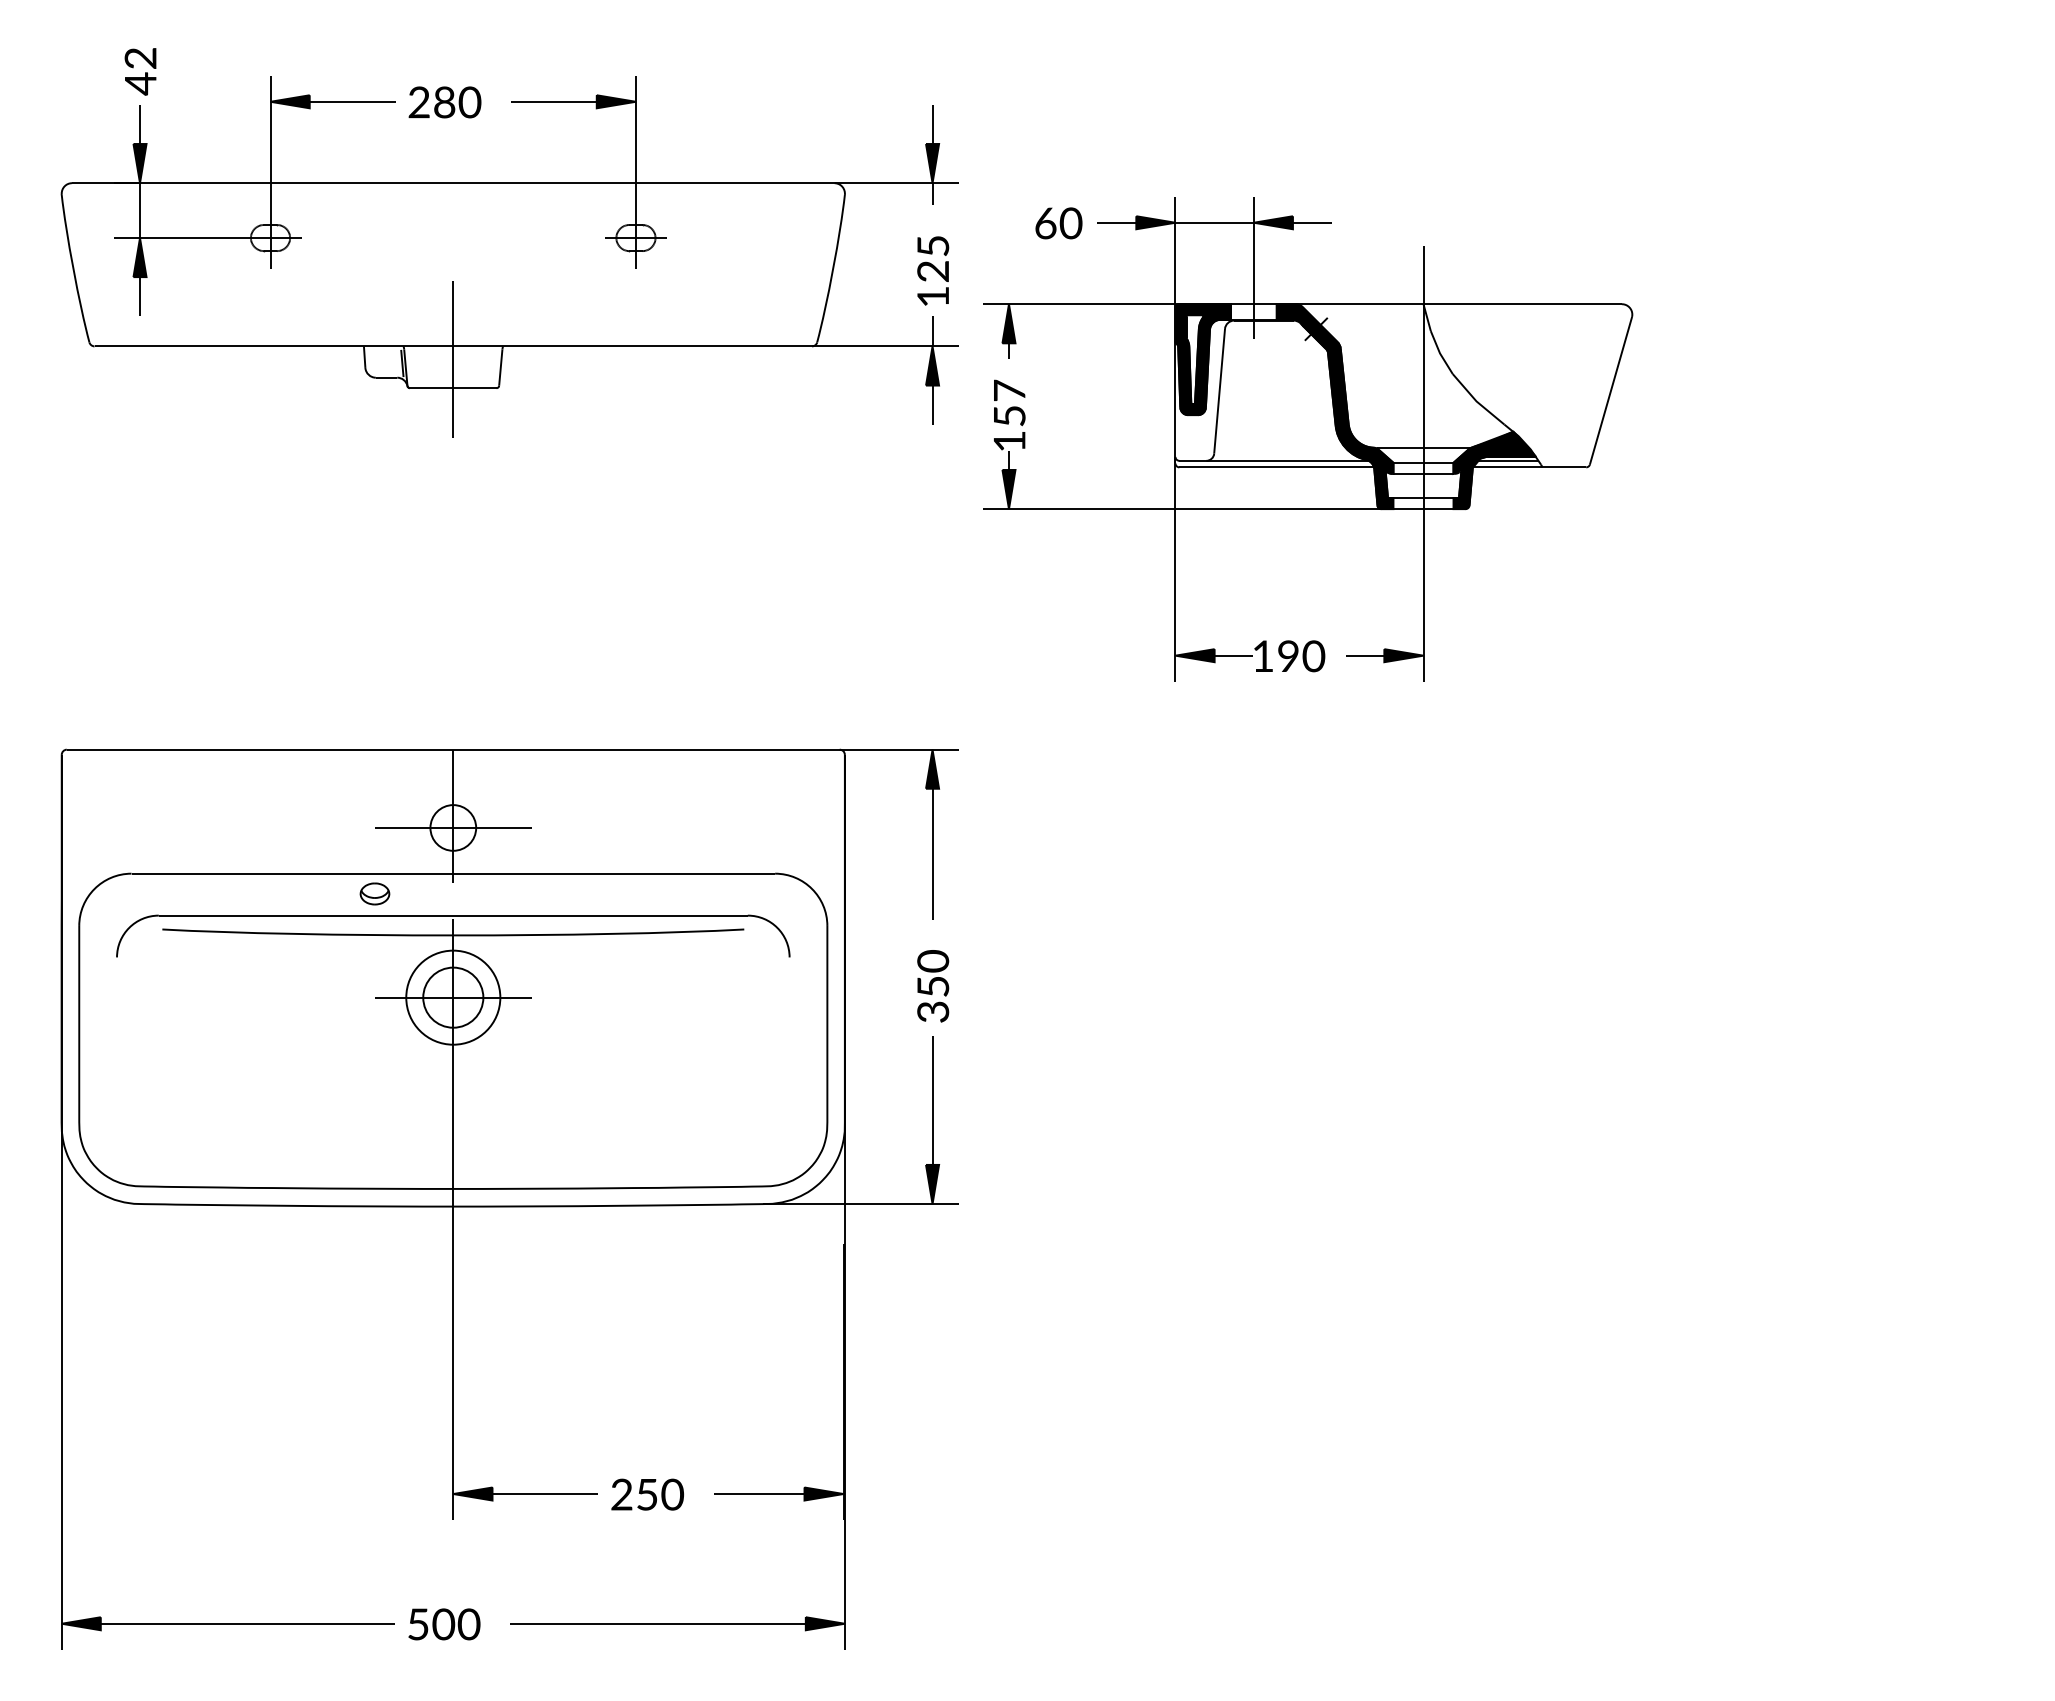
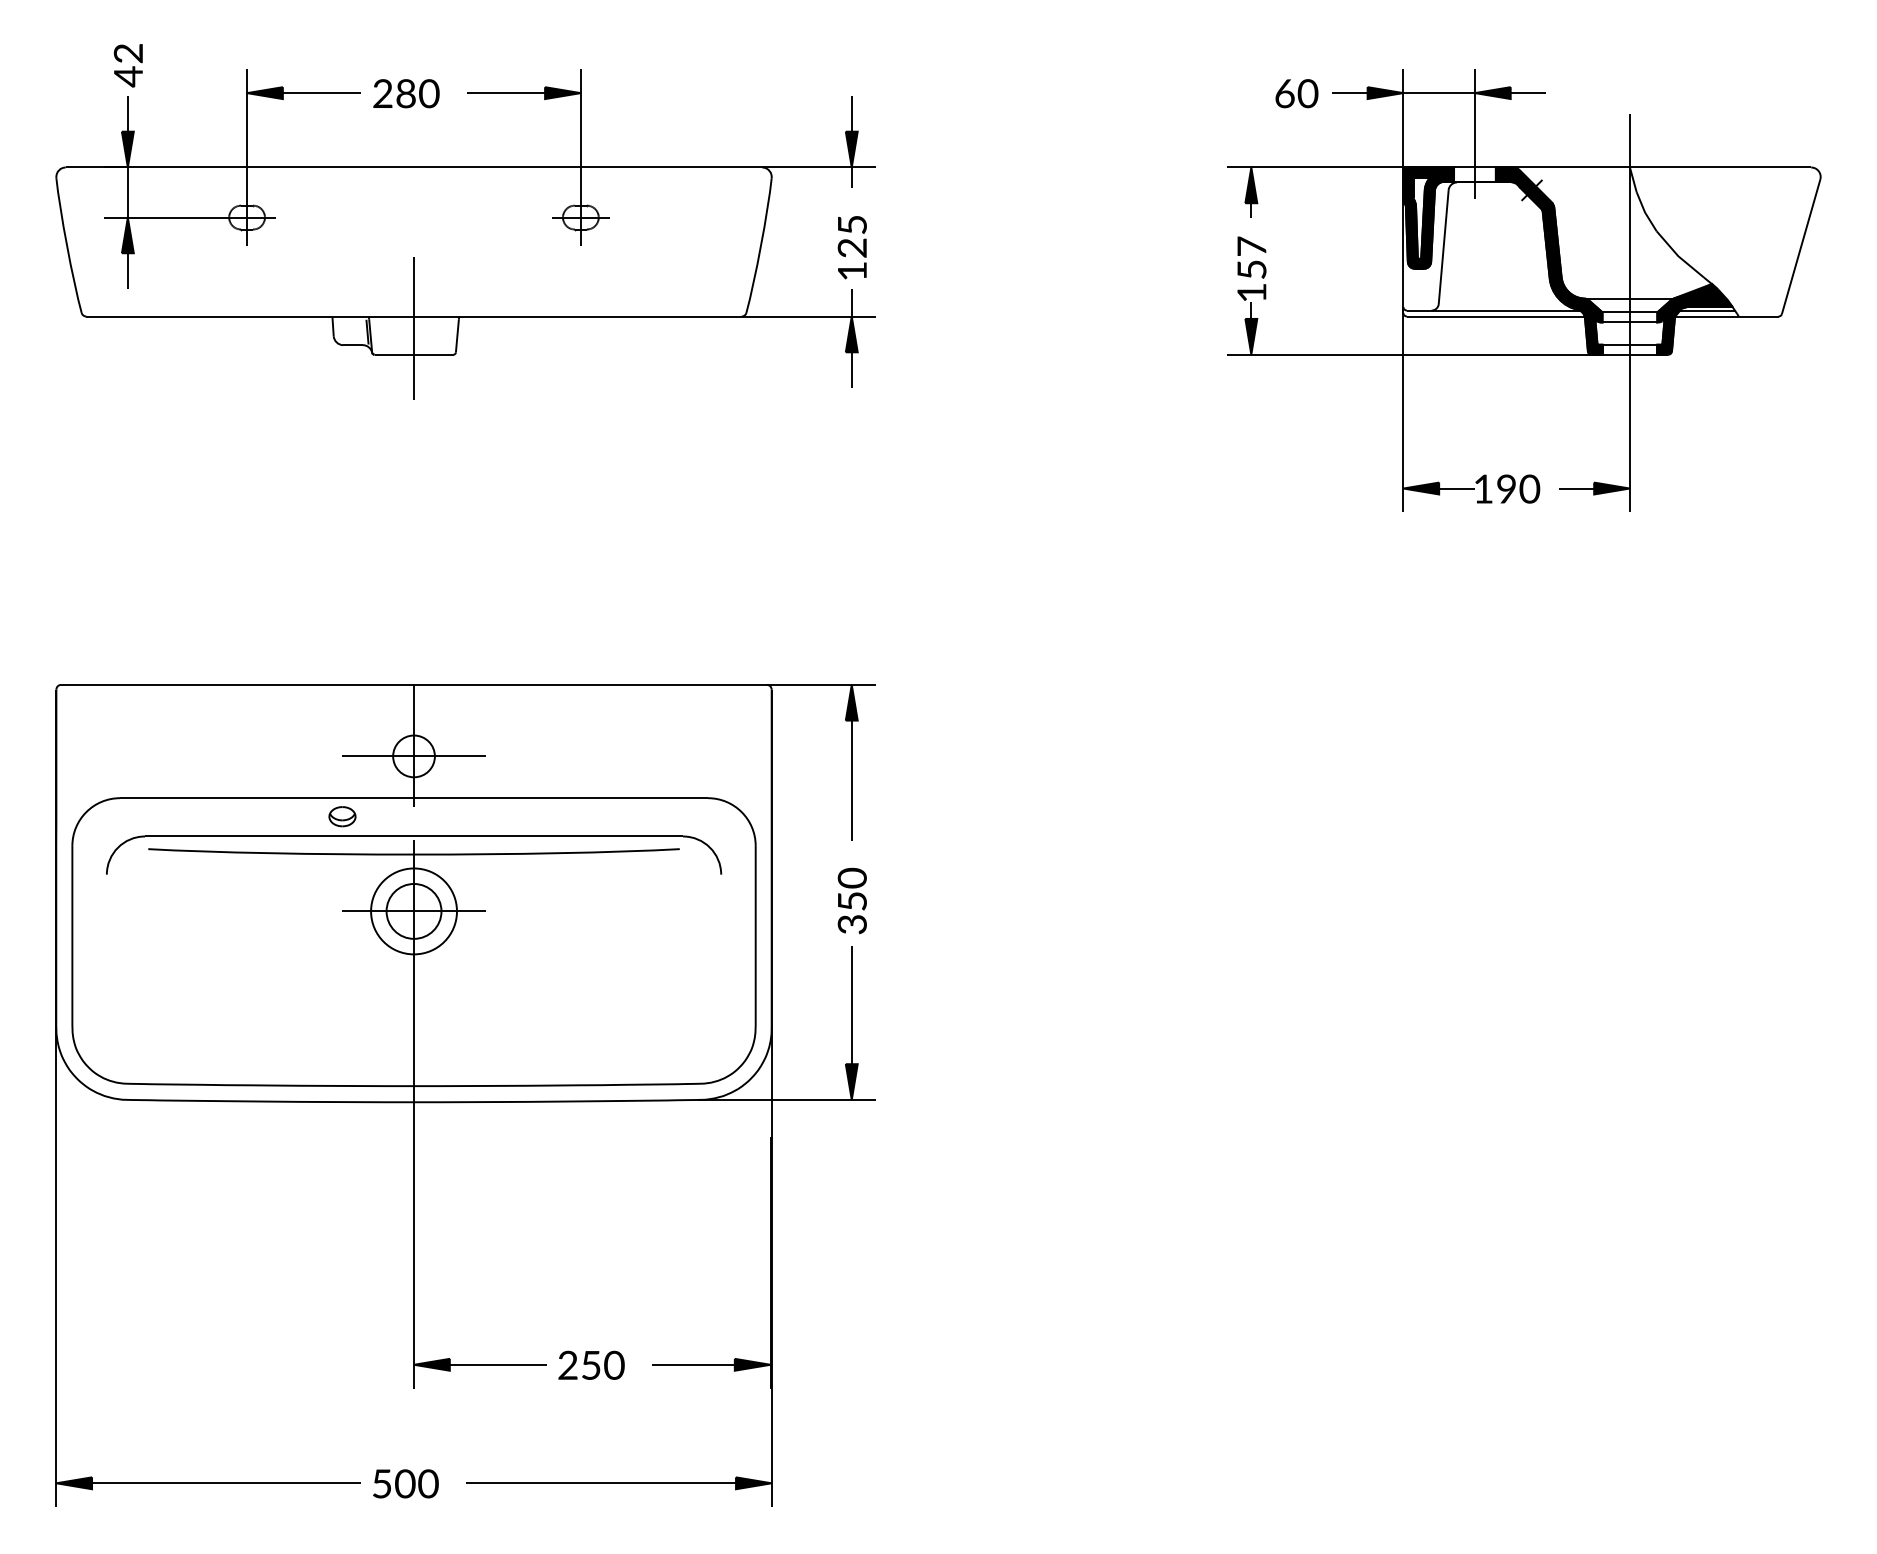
part: (1308, 439) -> (1524, 291), moved

